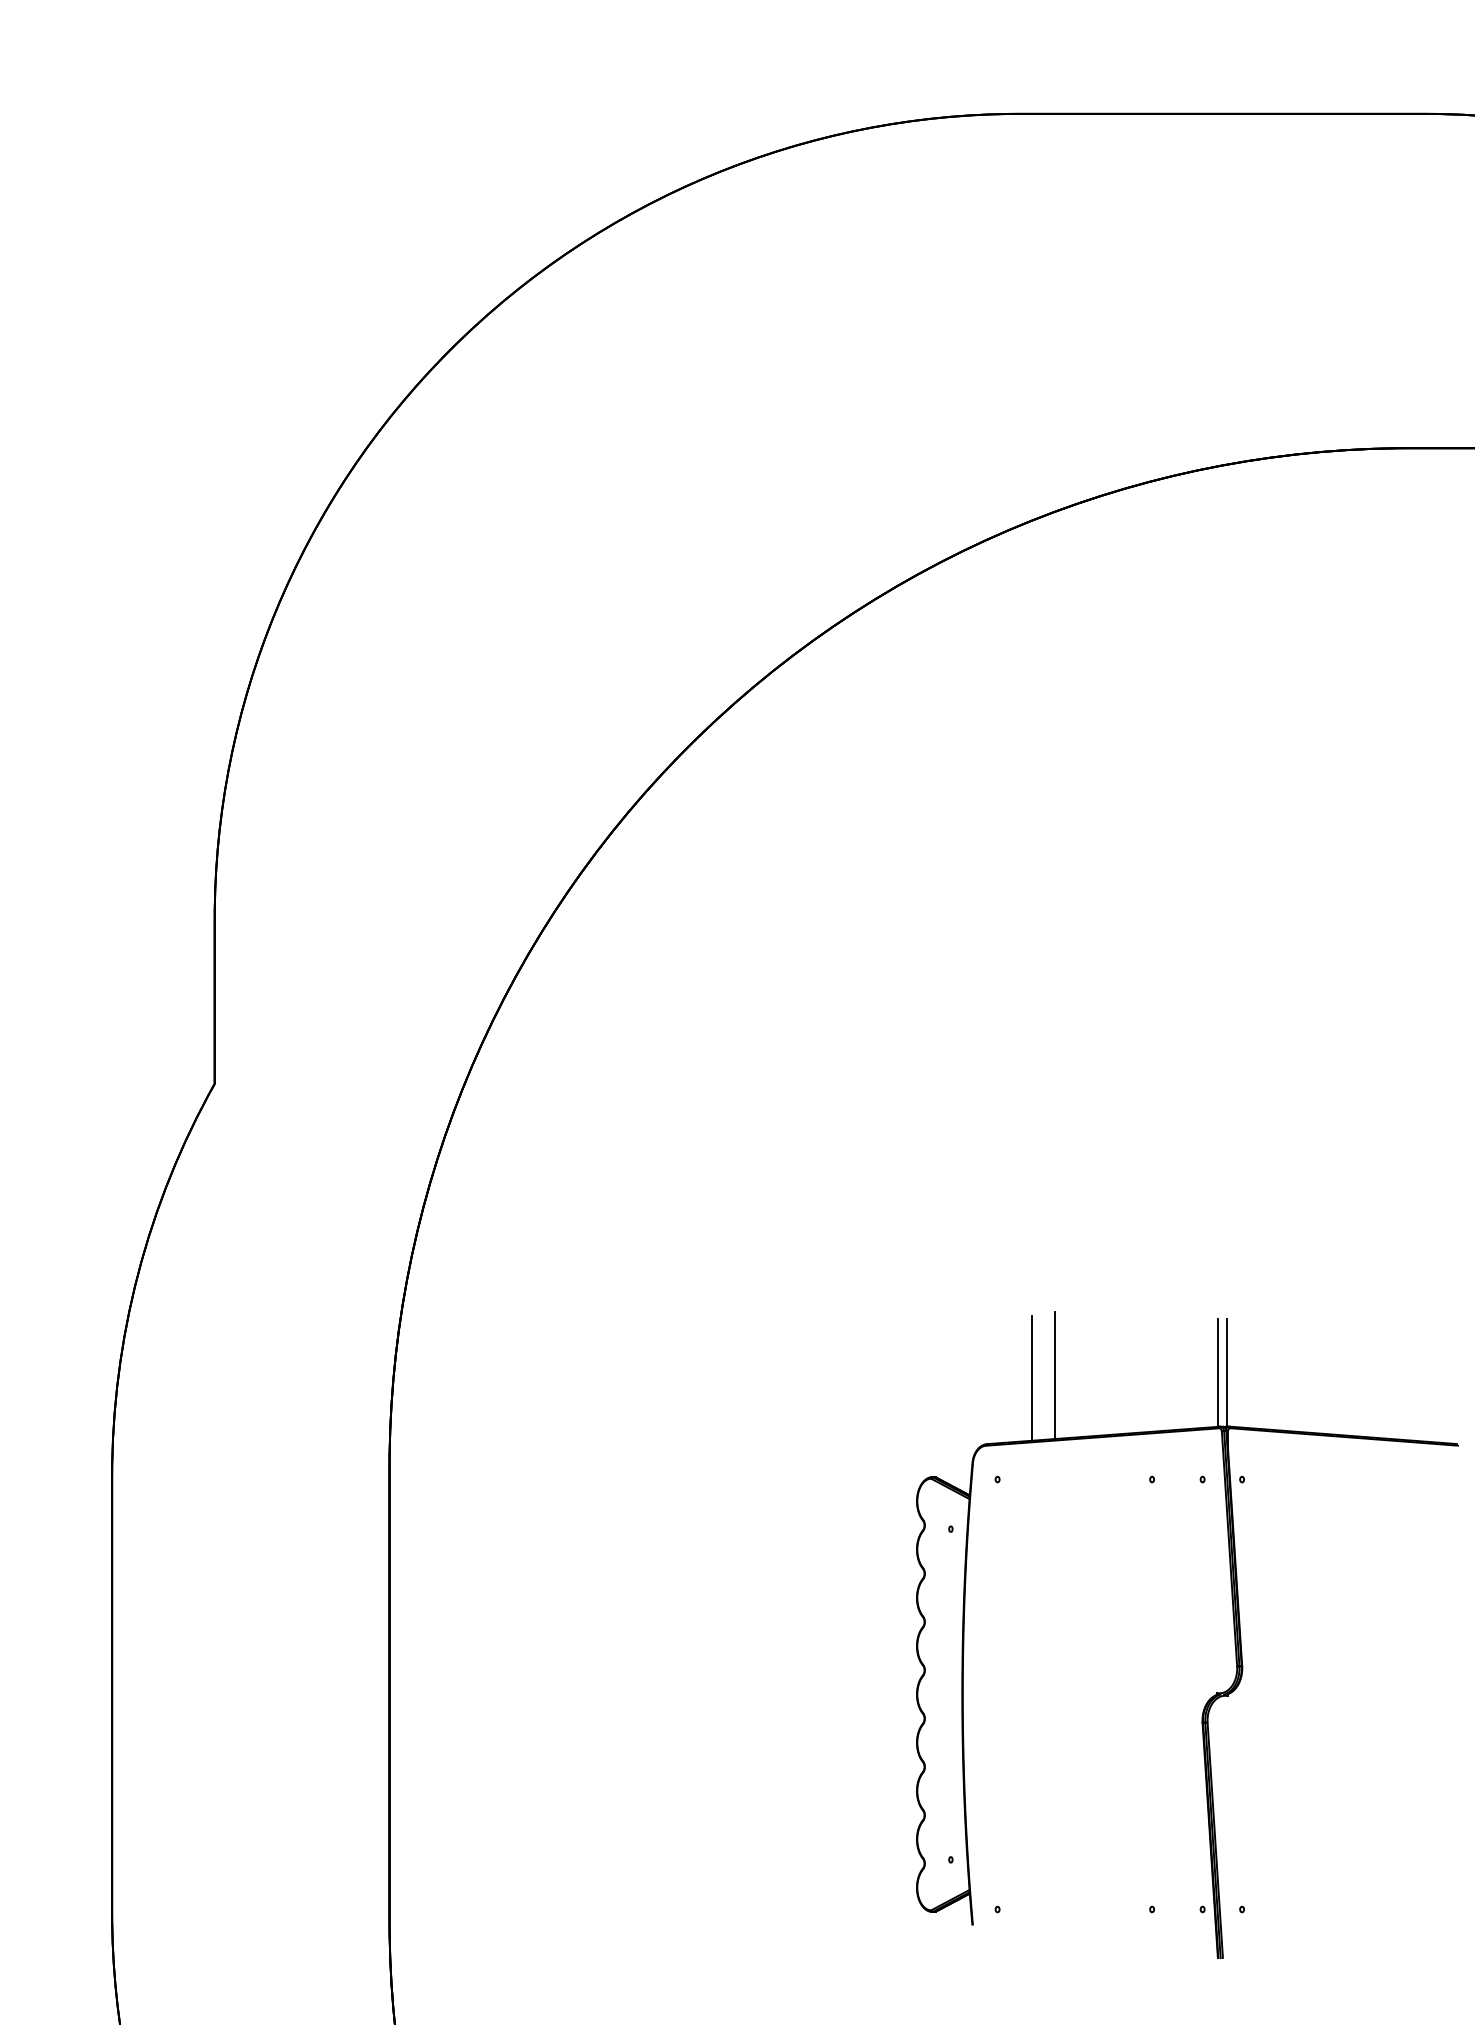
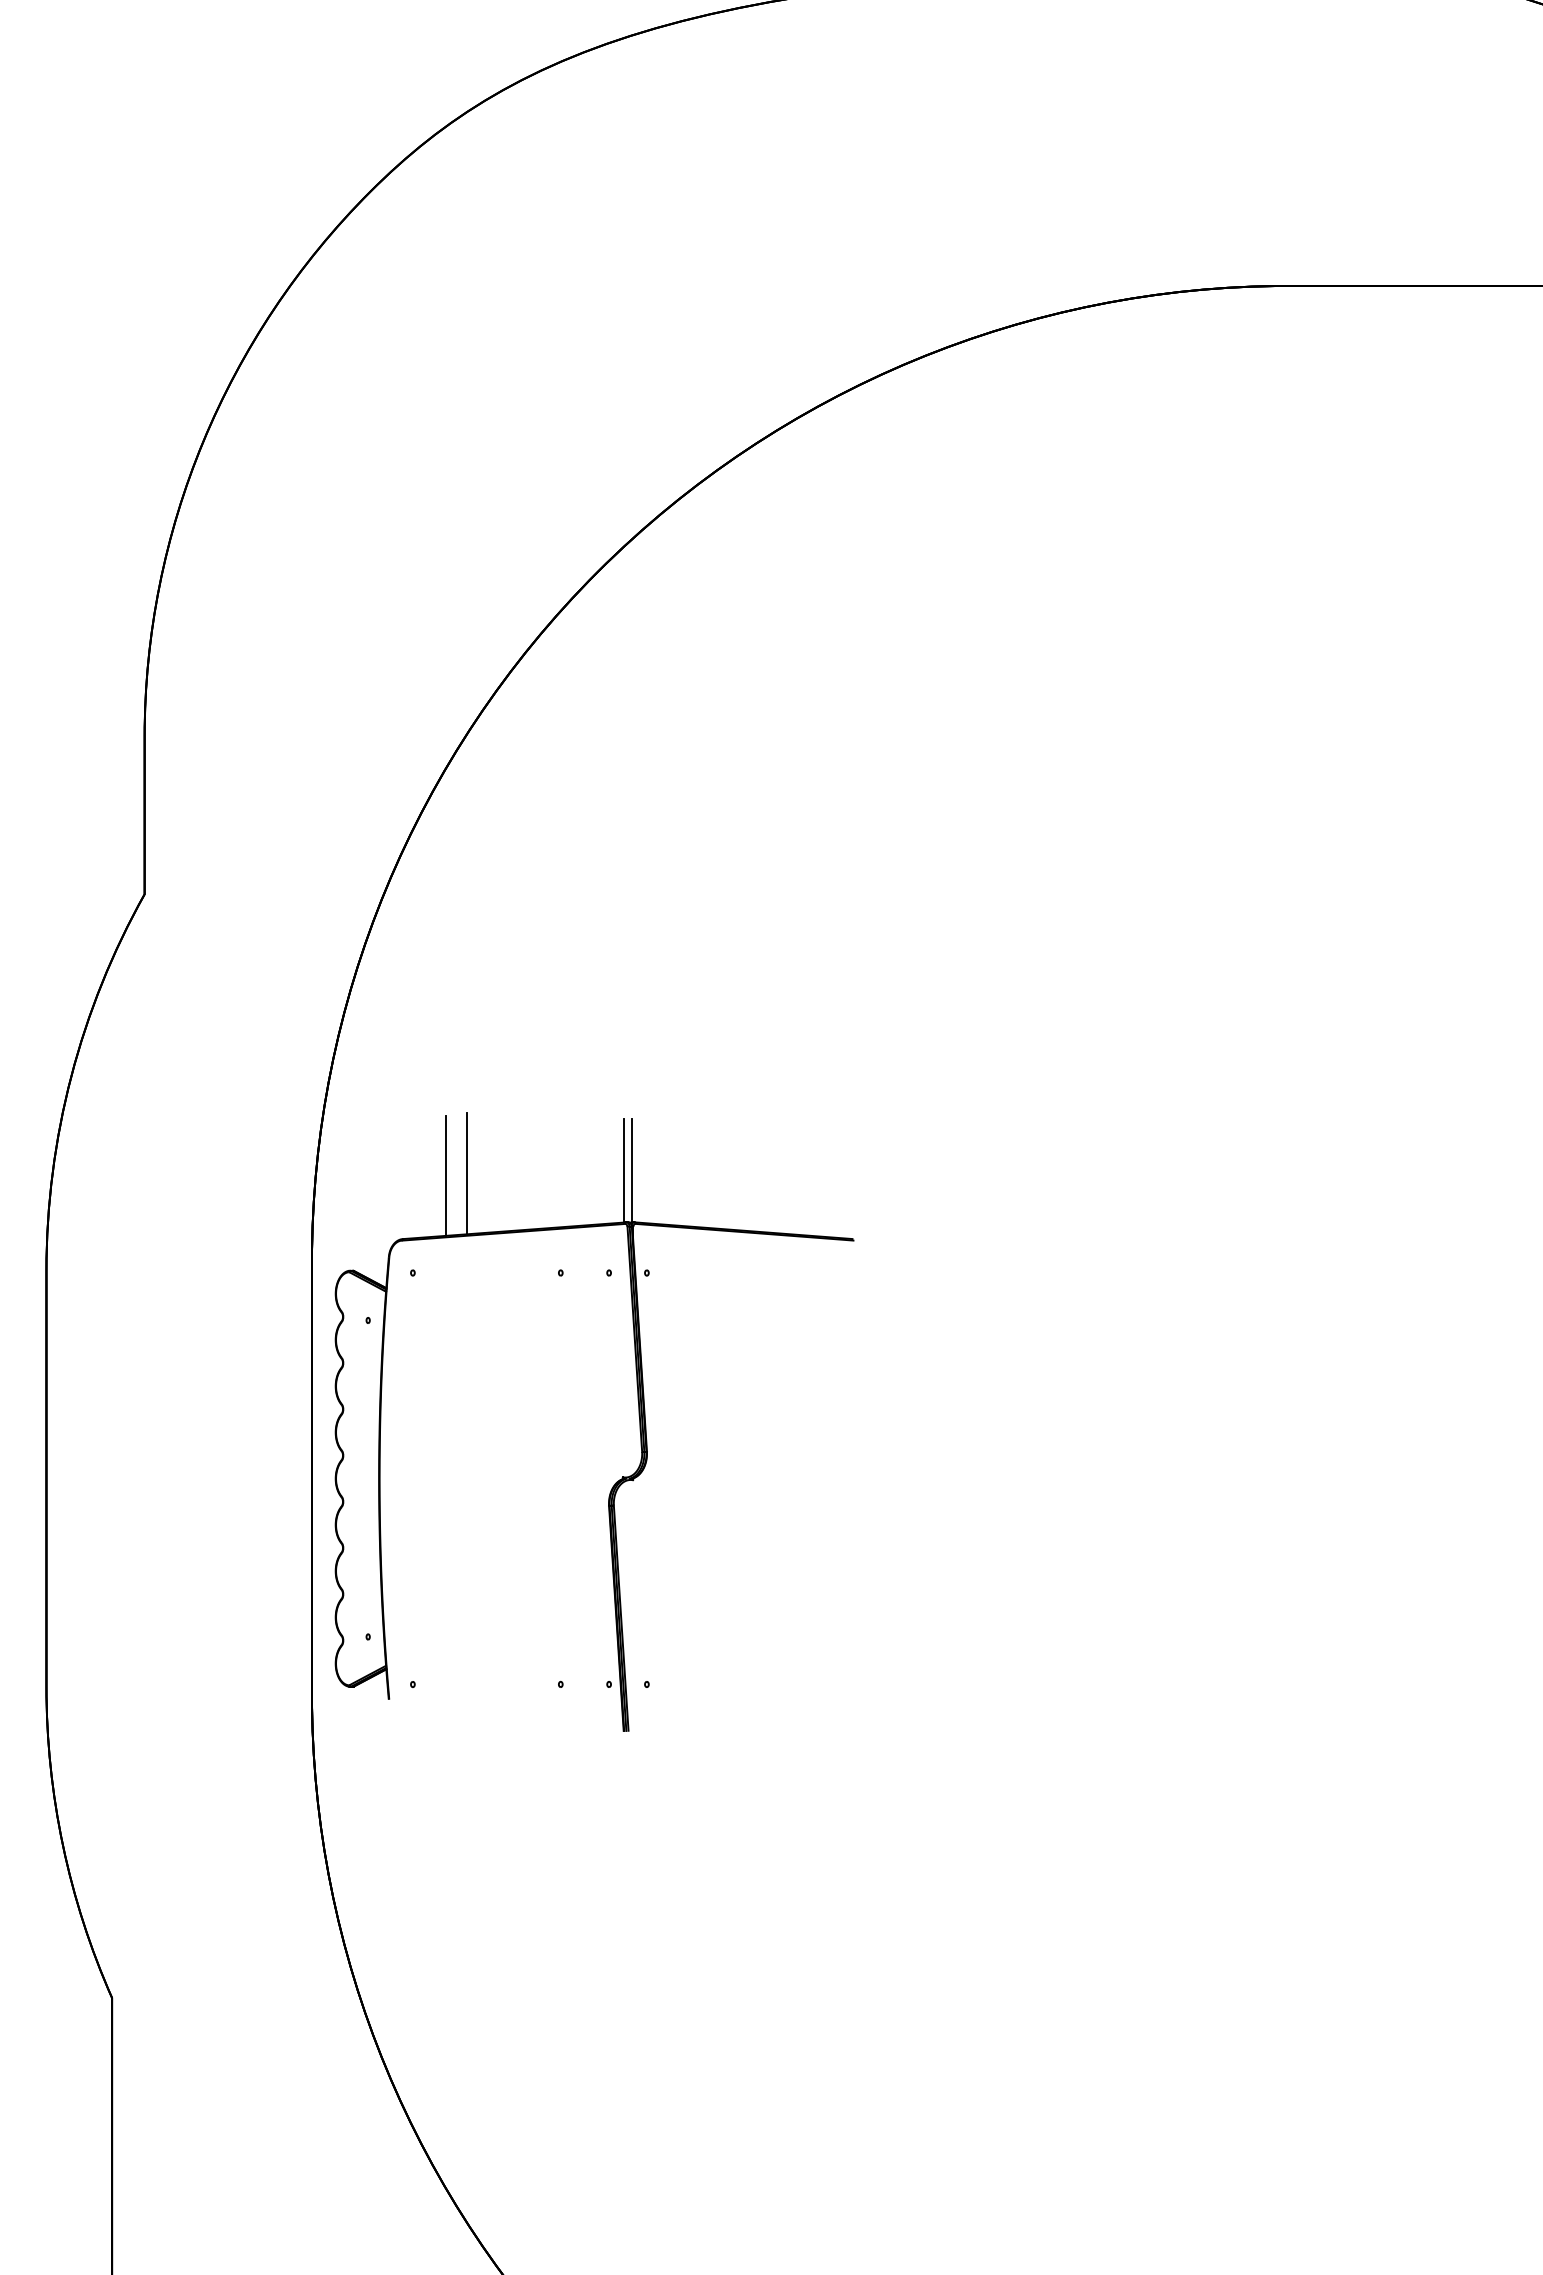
part: (1233, 1628) -> (638, 1415), moved

